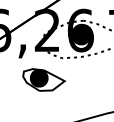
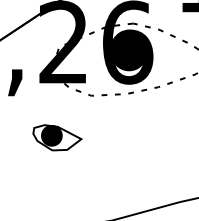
part: (44, 79) -> (57, 136), size x0.6

